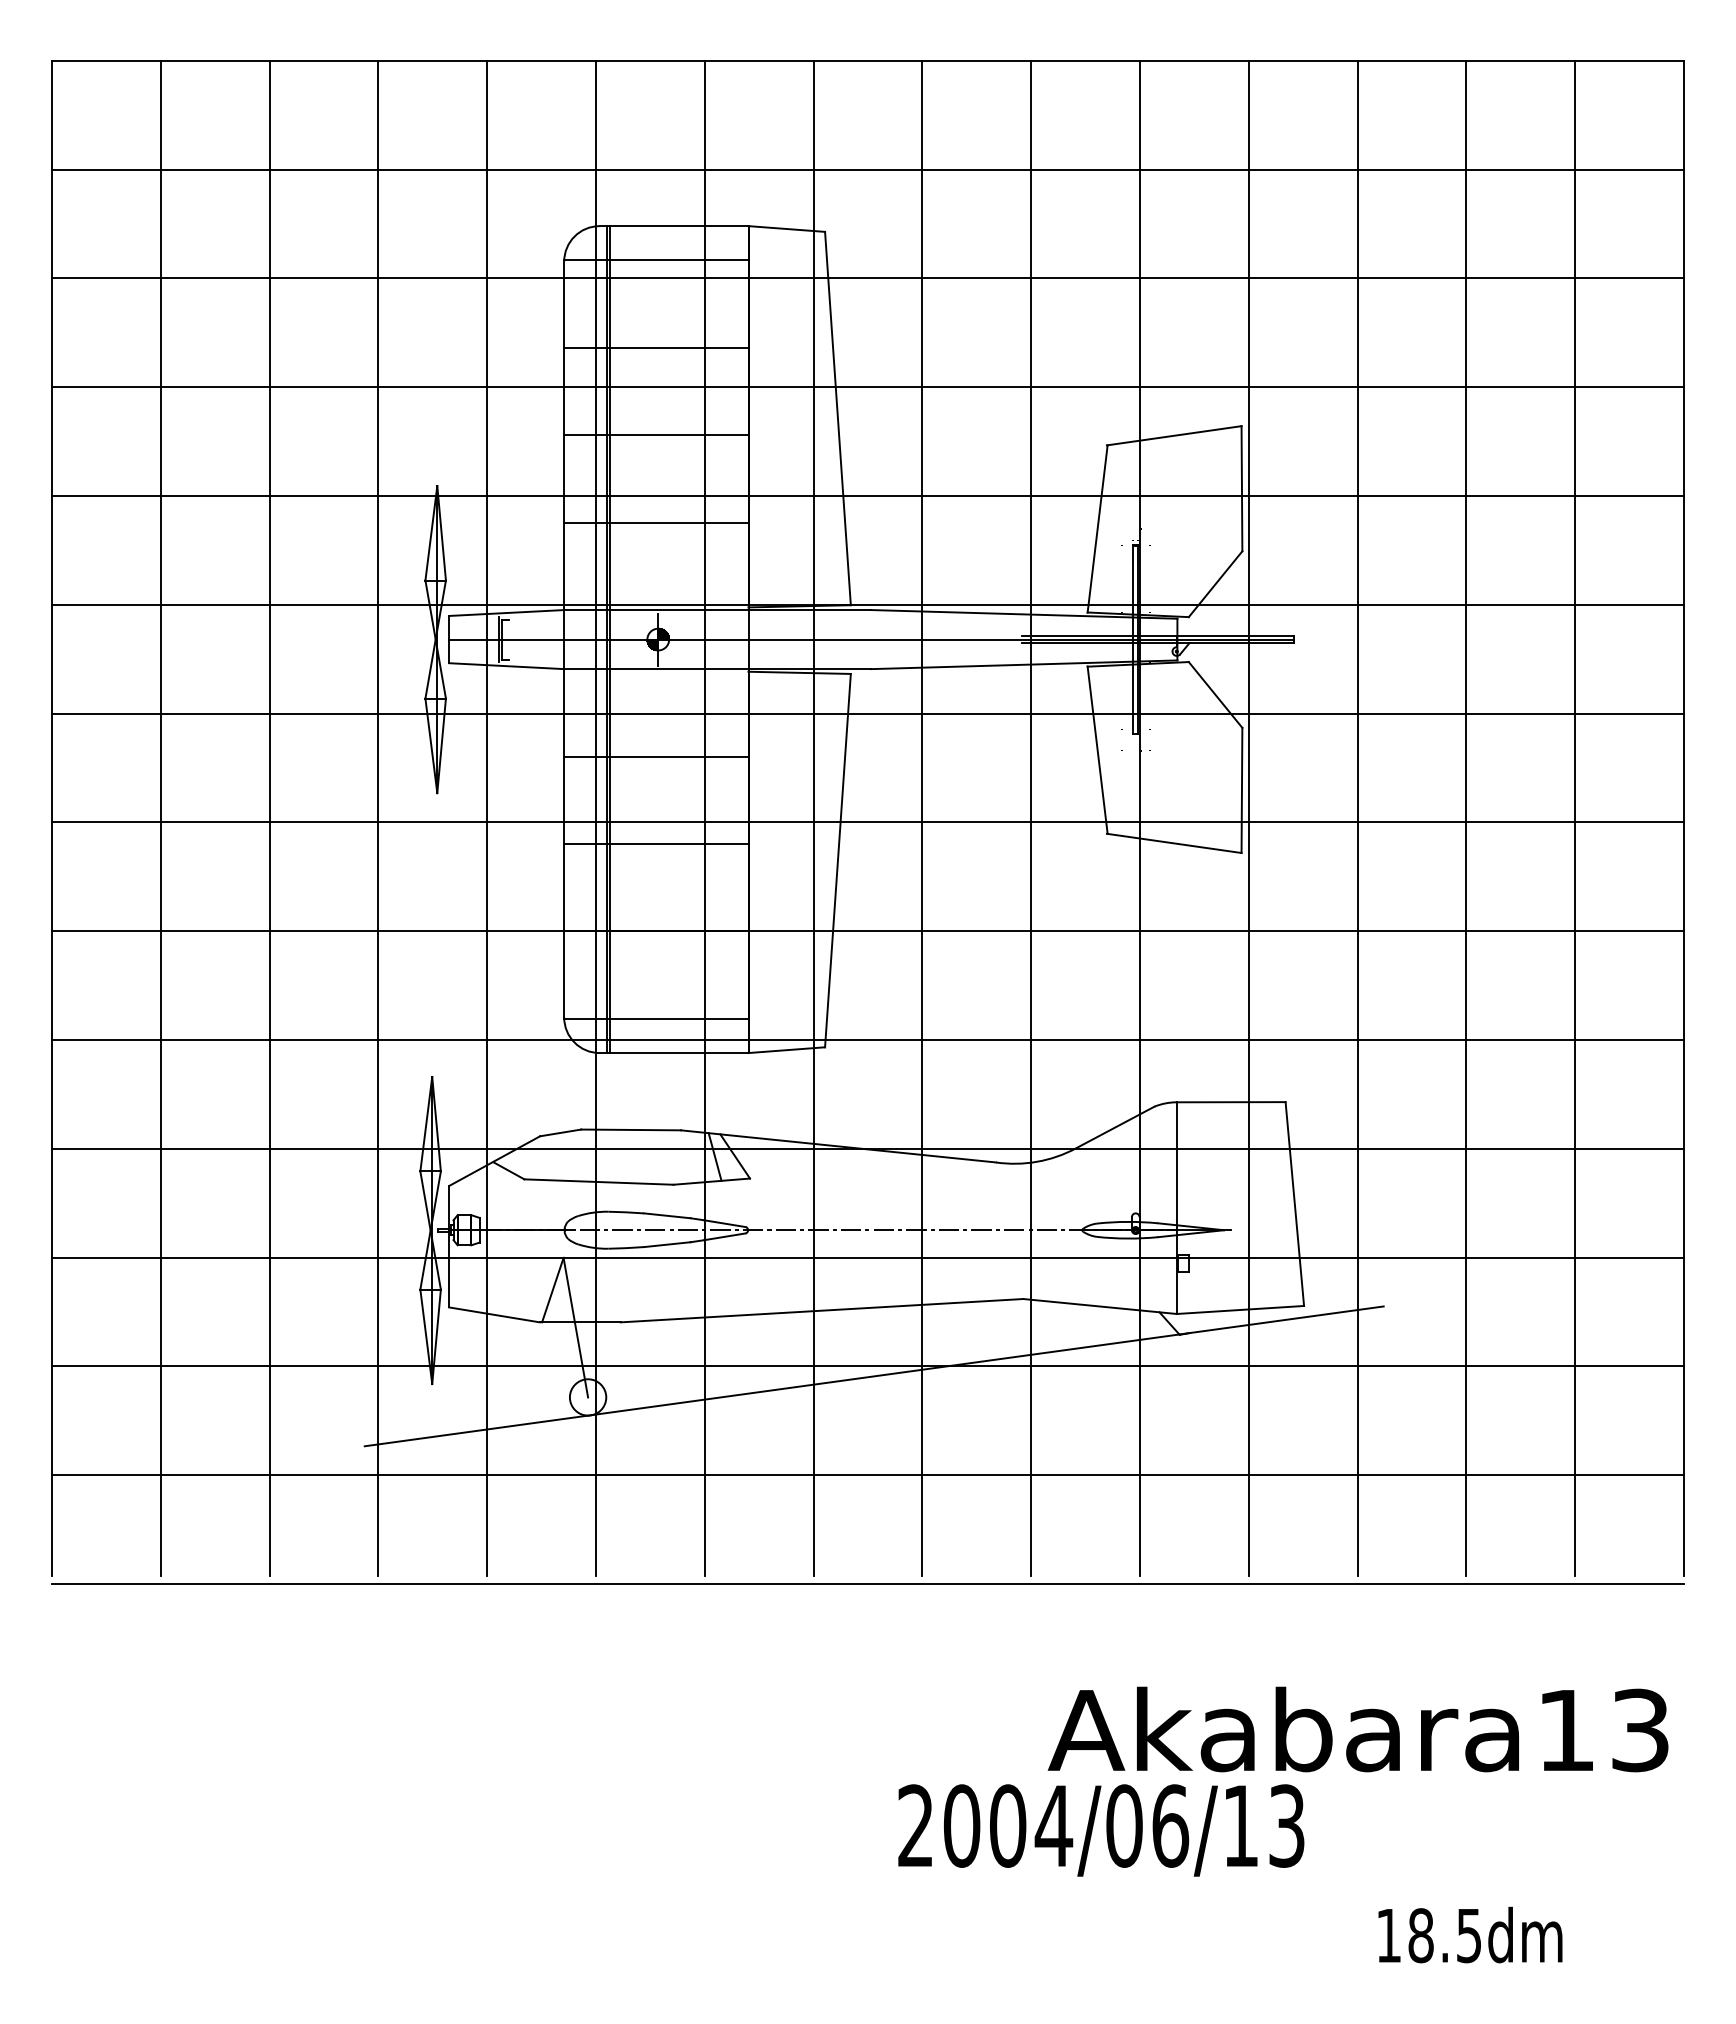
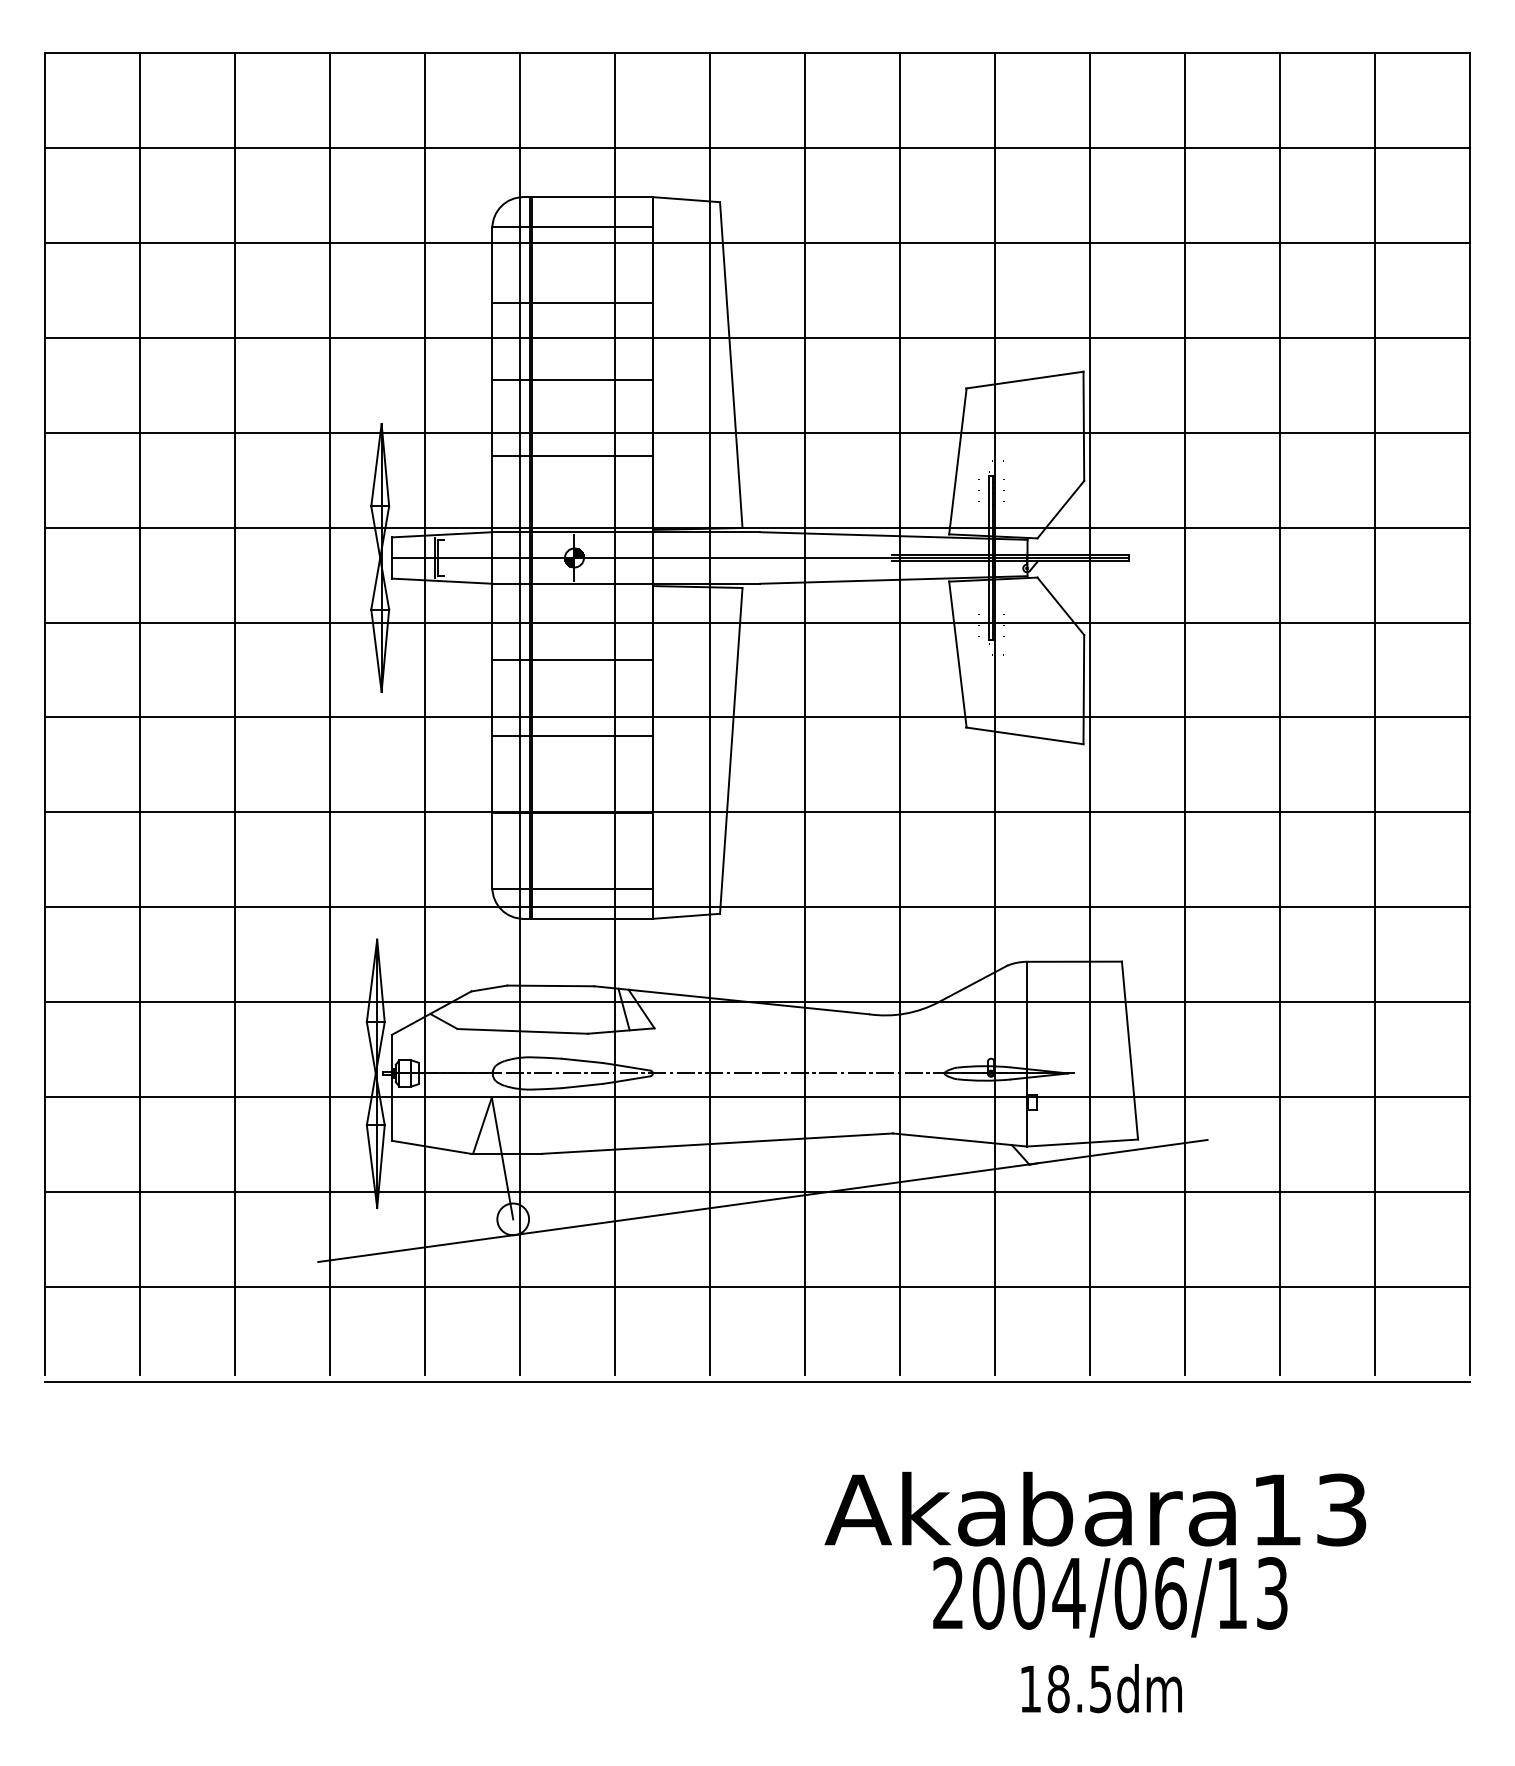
text: (1357, 1729) -> (1094, 1509), moved
text: (1101, 1830) -> (1110, 1597), moved
text: (1470, 1934) -> (1101, 1688), moved

